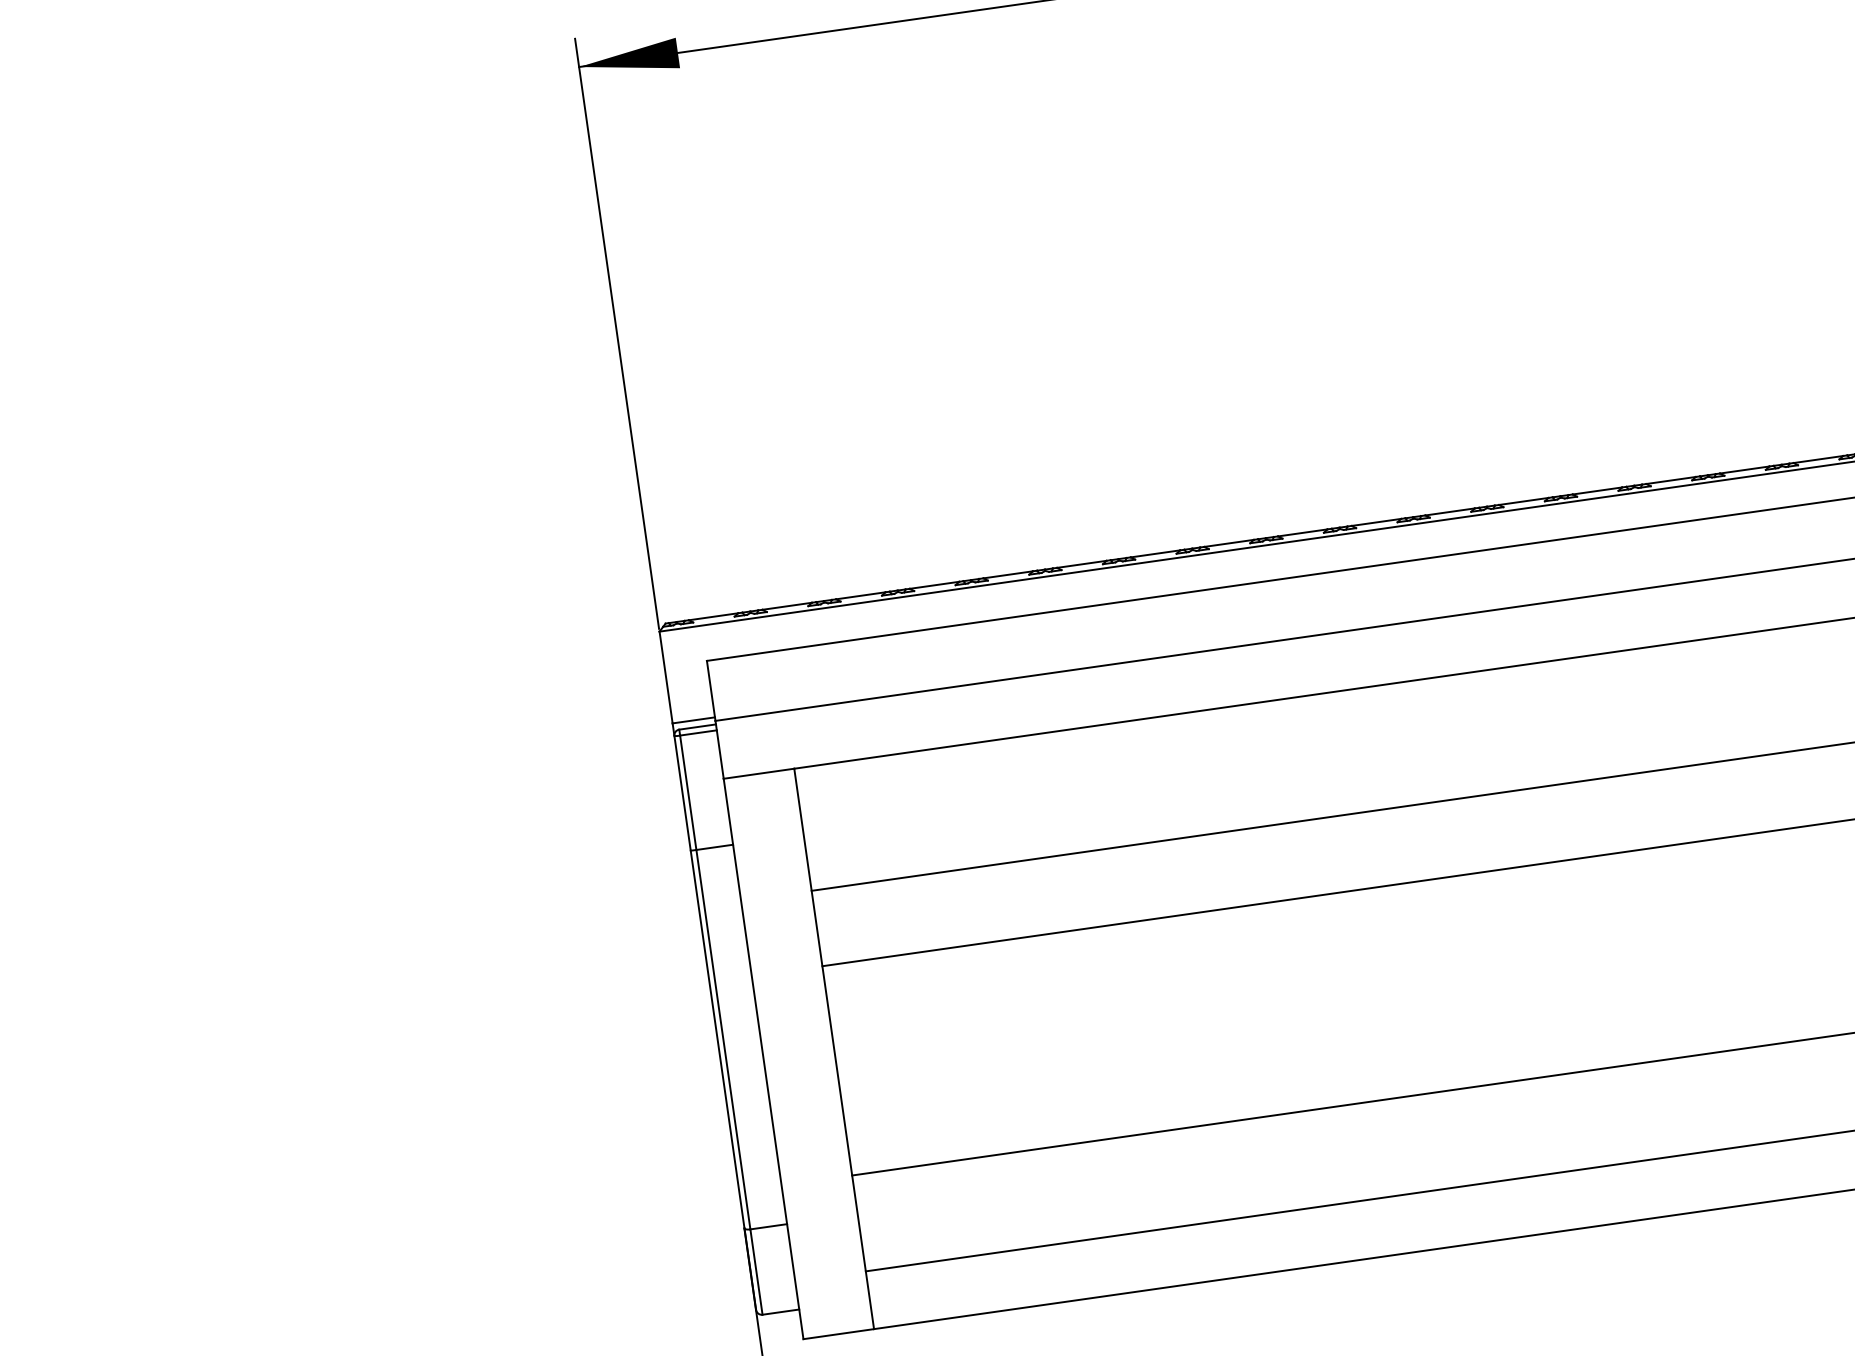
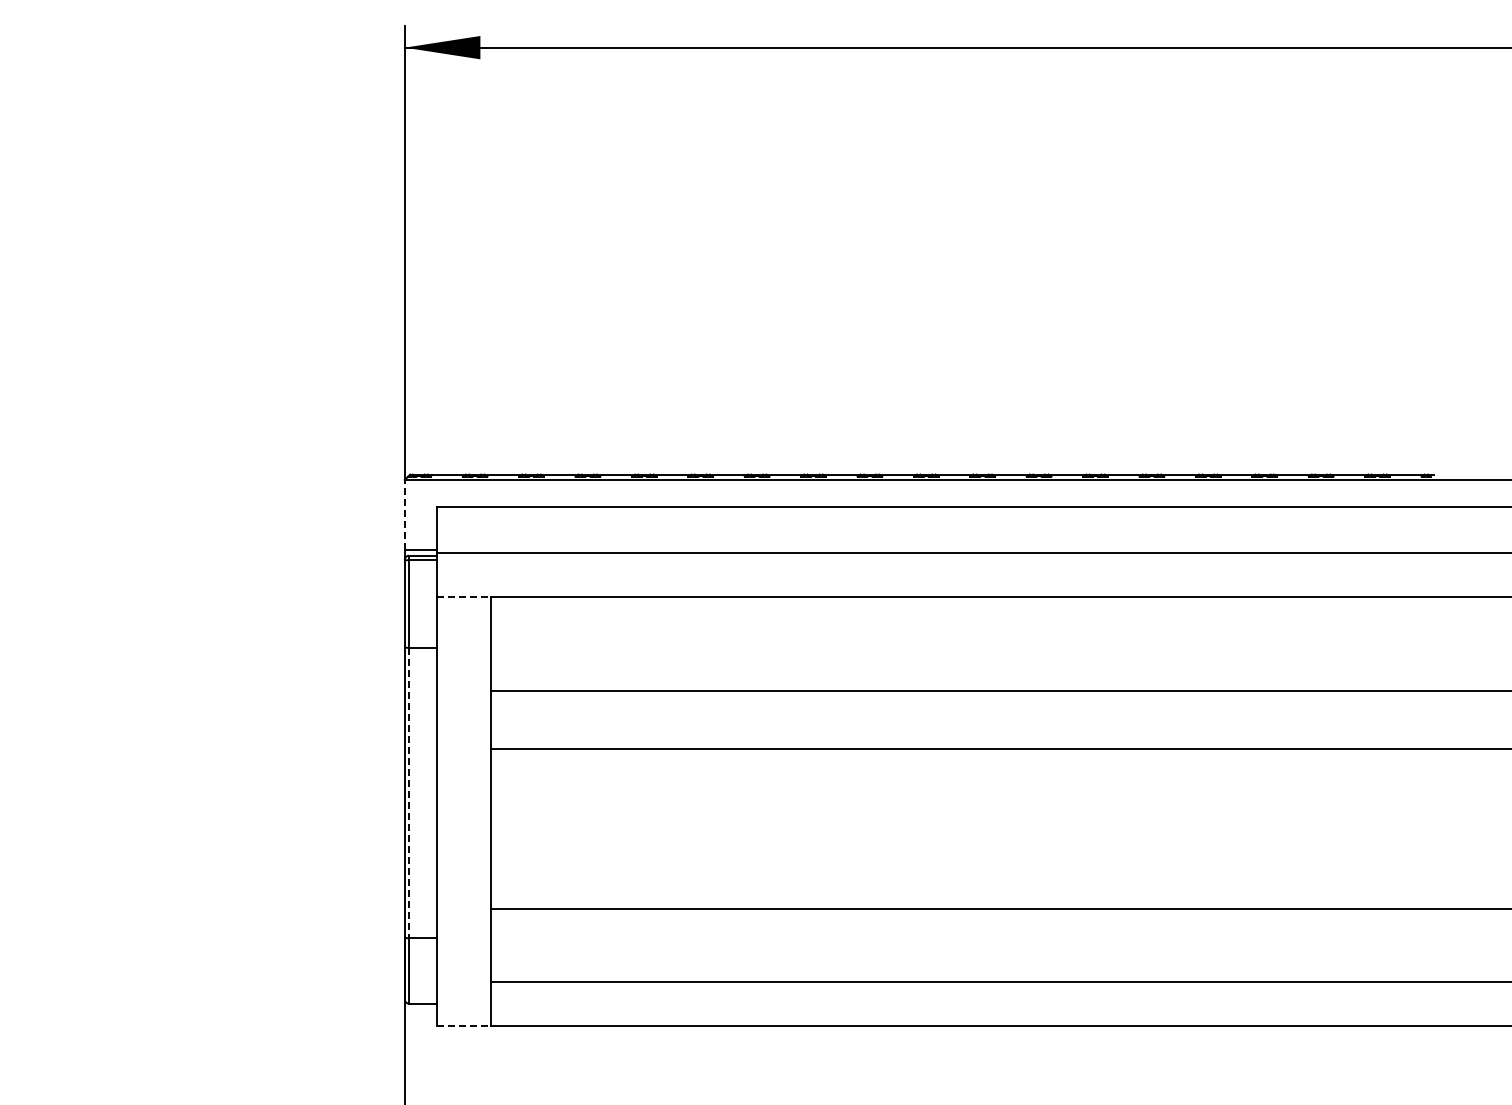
line: (665, 676) -> (404, 514), solid -> dashed
line: (759, 773) -> (464, 597), solid -> dashed
line: (723, 1040) -> (409, 793), solid -> dashed
line: (839, 1334) -> (464, 1026), solid -> dashed

